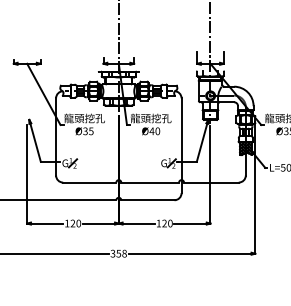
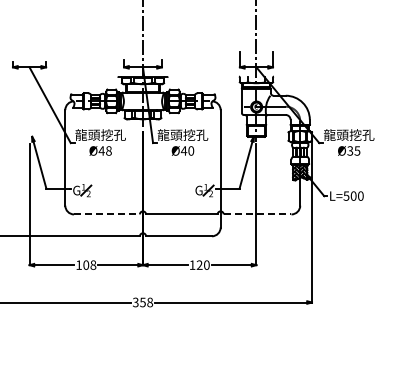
text: (87, 130) -> (104, 150), 35 -> 48
line: (90, 182) -> (107, 214), solid -> dashed
line: (211, 182) -> (257, 214), solid -> dashed
text: (75, 223) -> (89, 264), 120 -> 108

